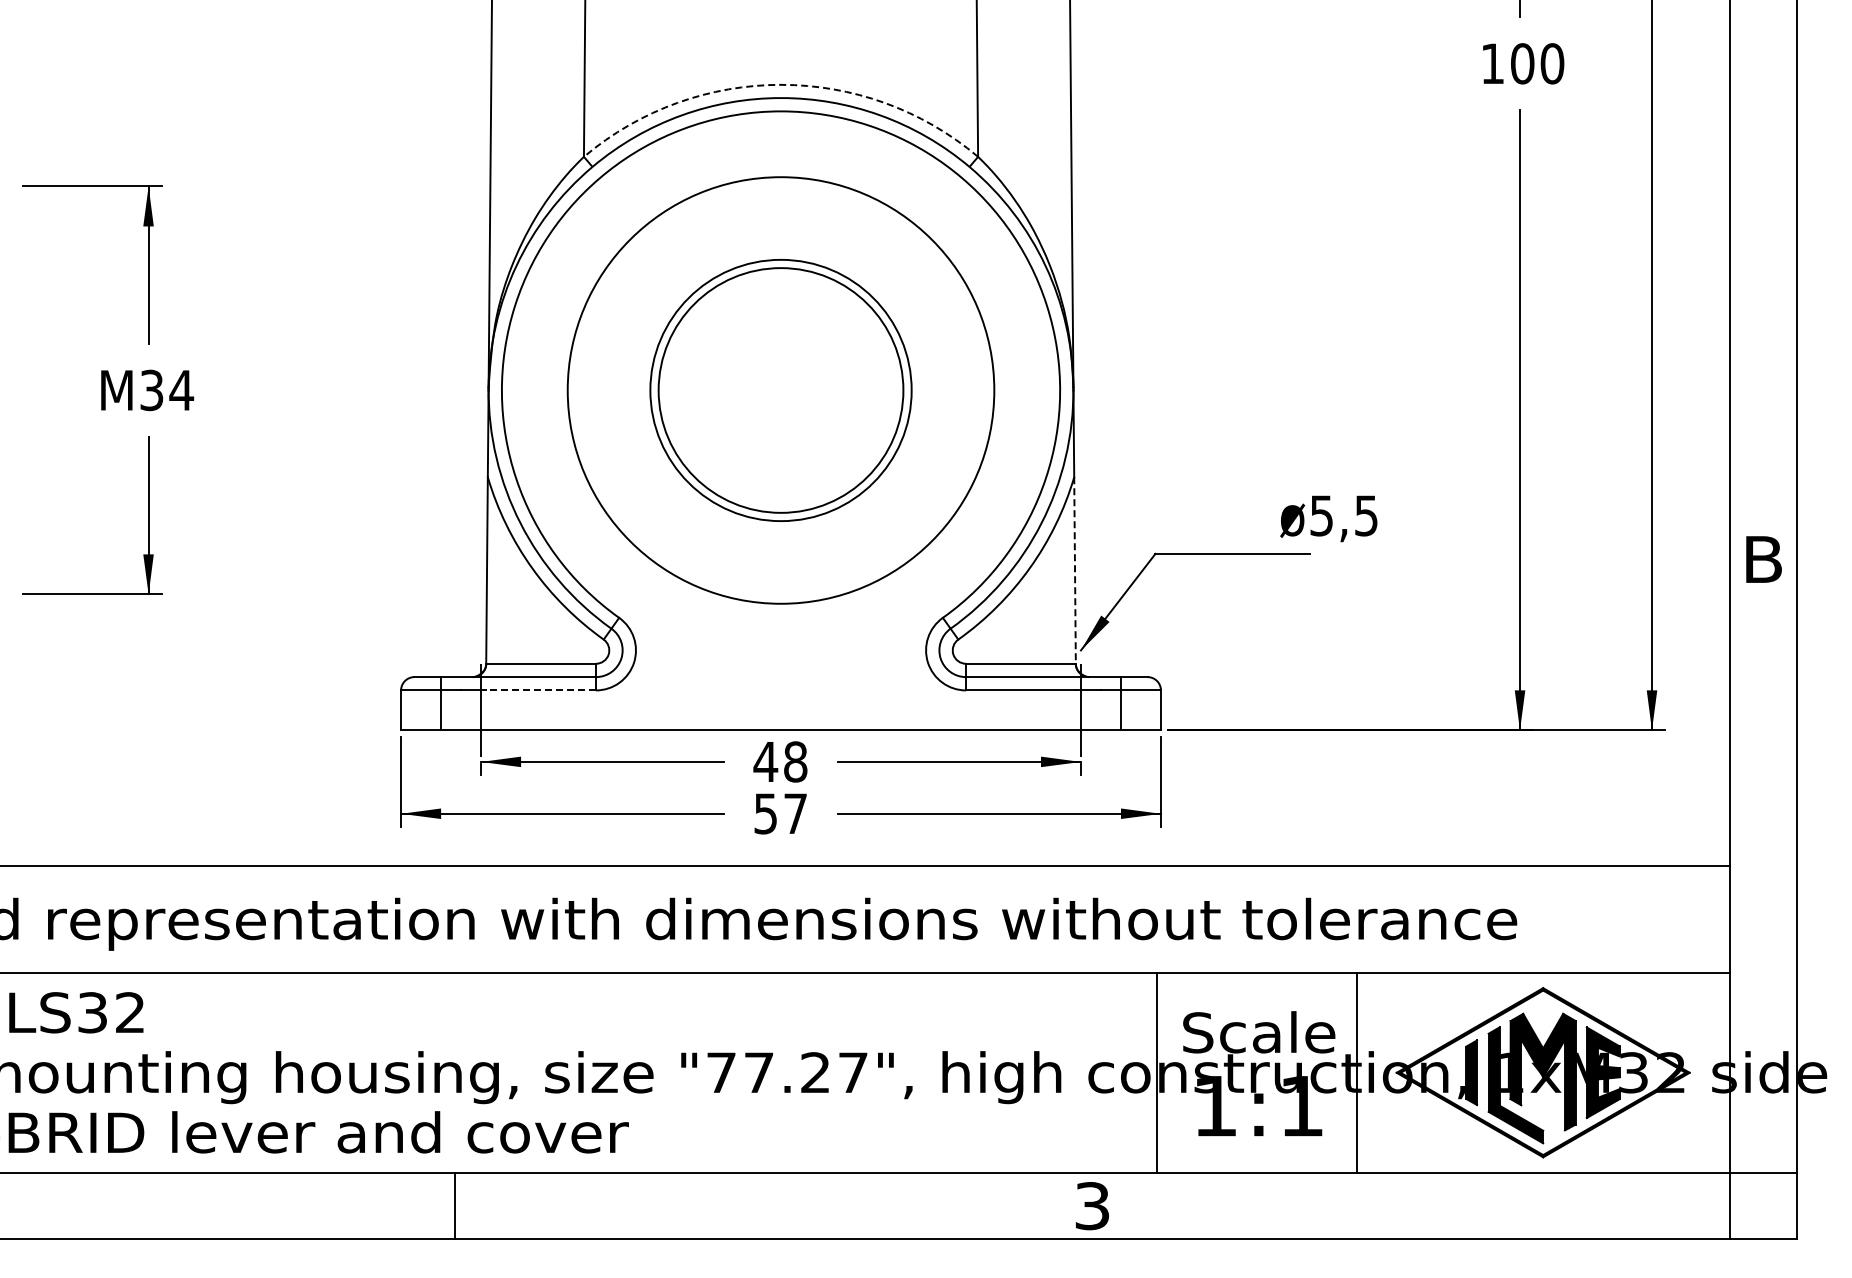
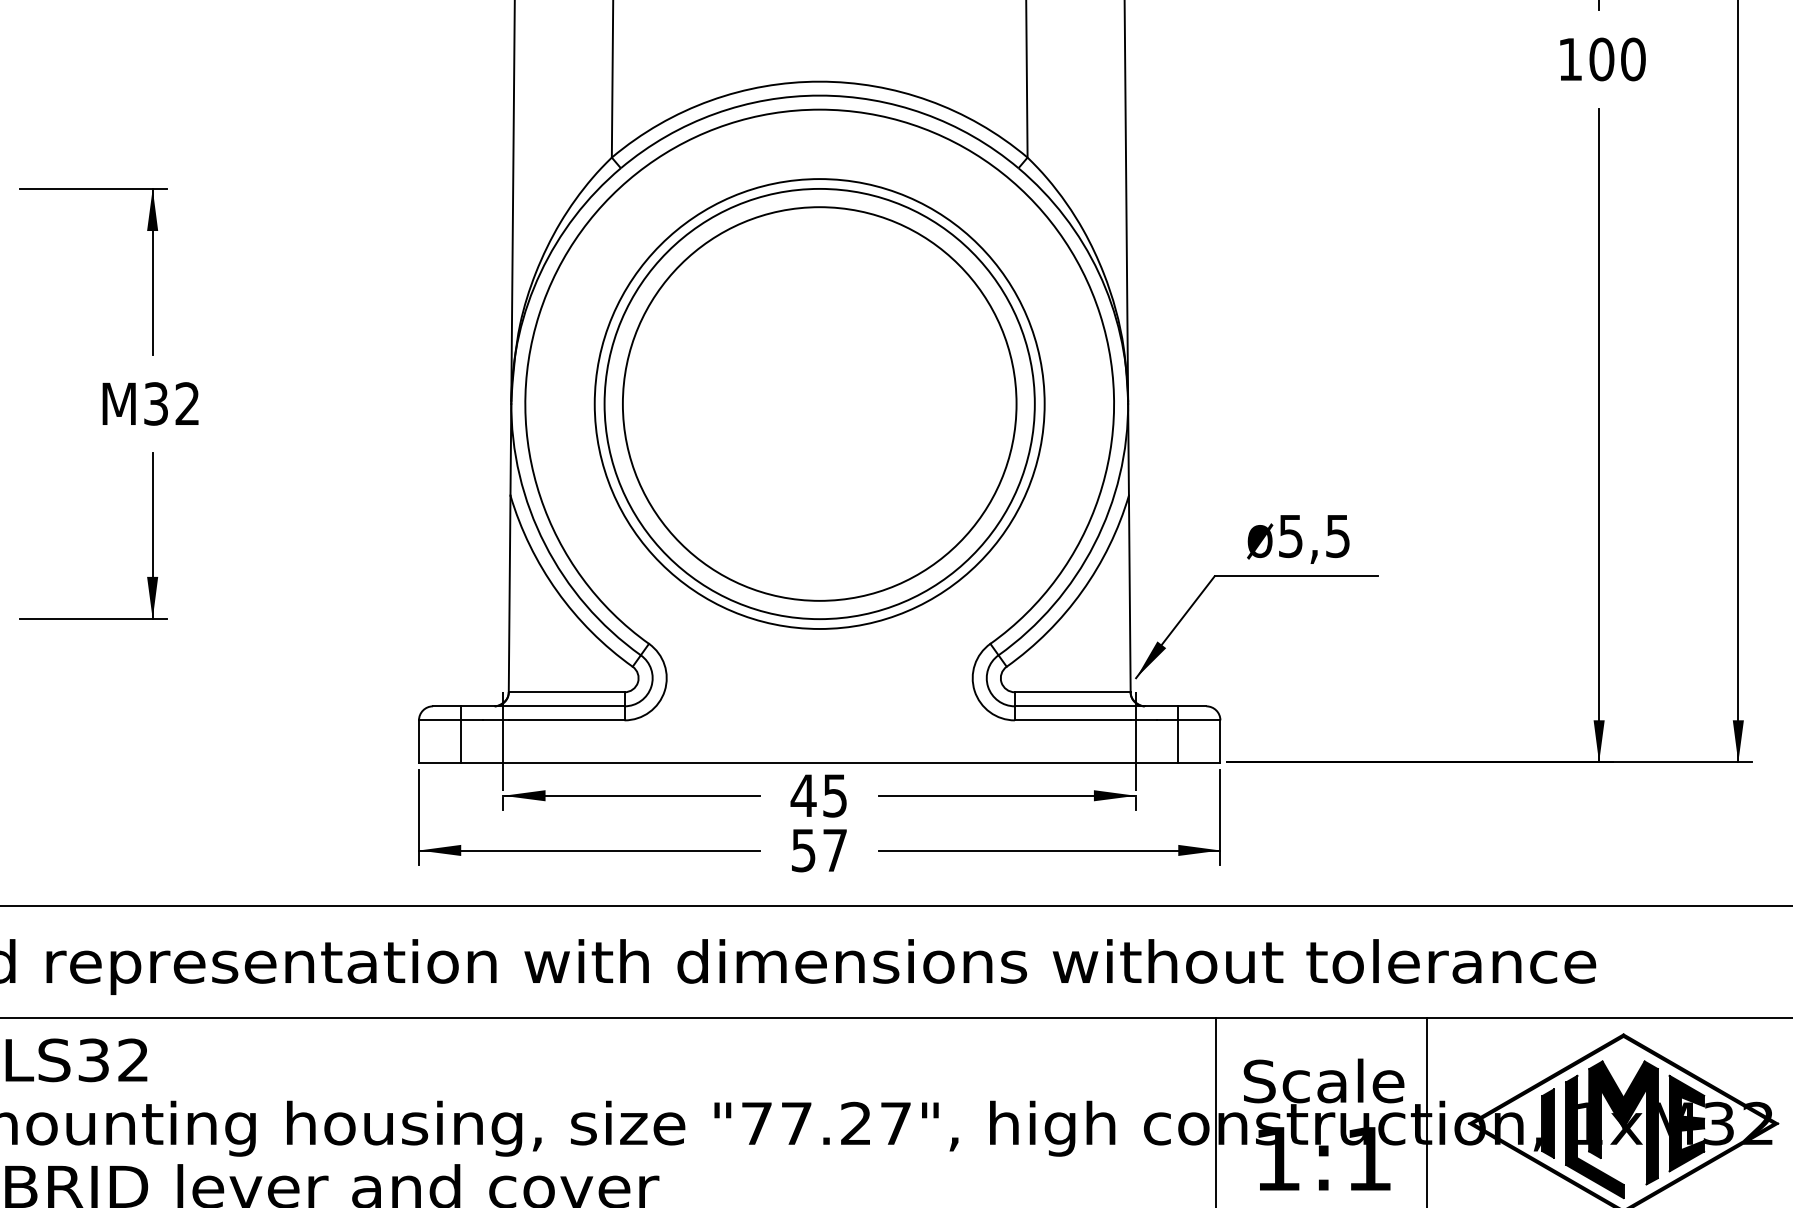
arc: (781, 84) -> (820, 81), dashed -> solid
text: (181, 389) -> (187, 402), M34 -> M32
circle: (780, 390) -> (819, 404), size x1.43
circle: (780, 390) -> (819, 404), size x1.67
text: (1328, 518) -> (1297, 539), moved
line: (1075, 571) -> (1130, 594), dashed -> solid
line: (540, 690) -> (566, 720), dashed -> solid
text: (795, 761) -> (834, 795), 48 -> 45

